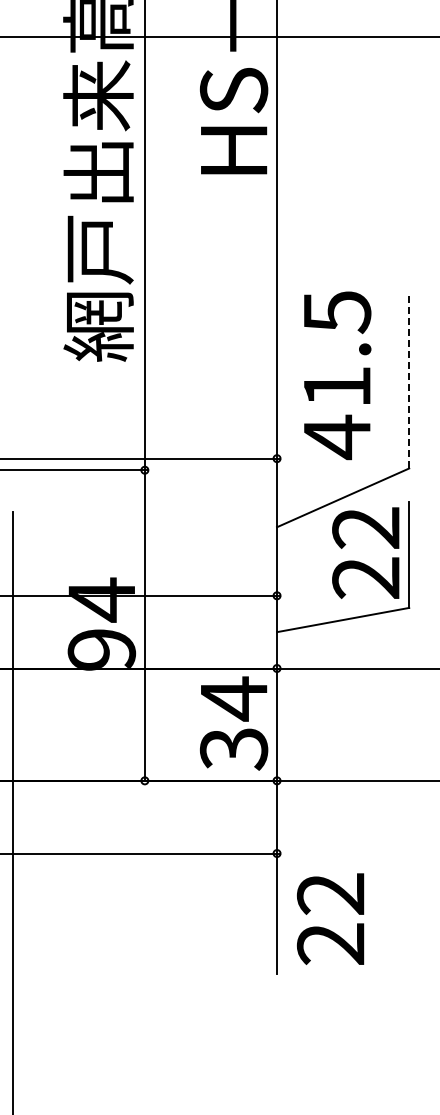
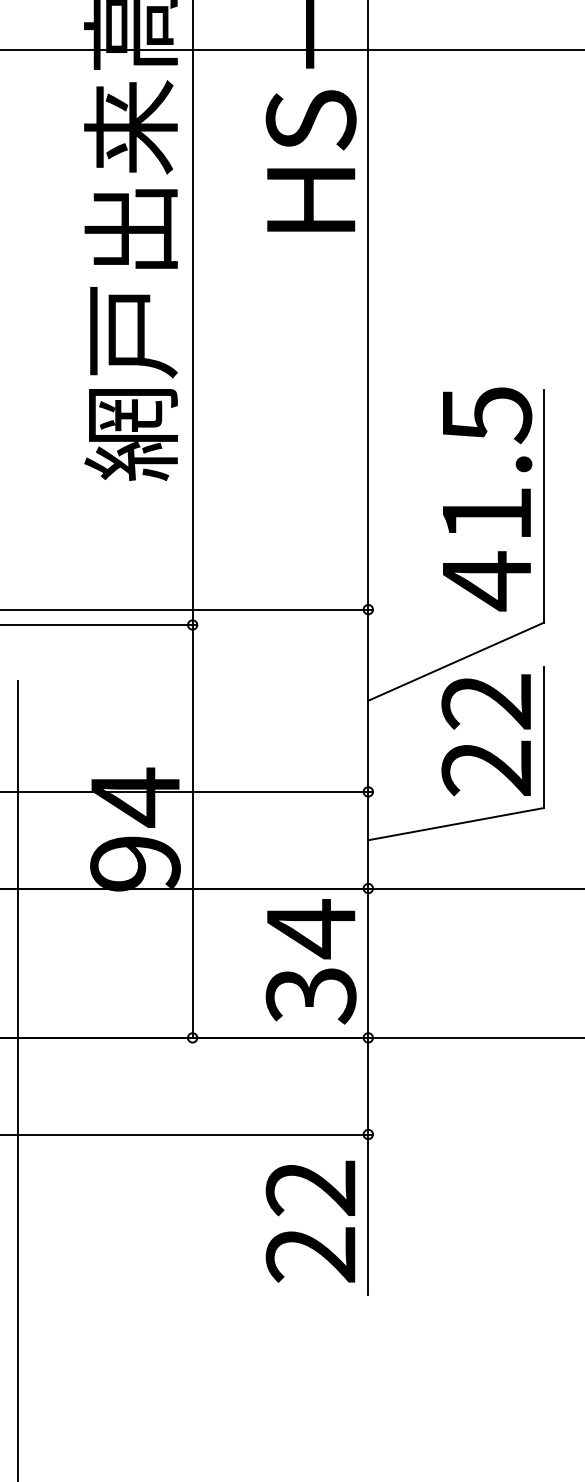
text: (337, 375) -> (487, 499), moved
line: (409, 380) -> (544, 505), dashed -> solid
text: (330, 918) -> (310, 1220), moved

